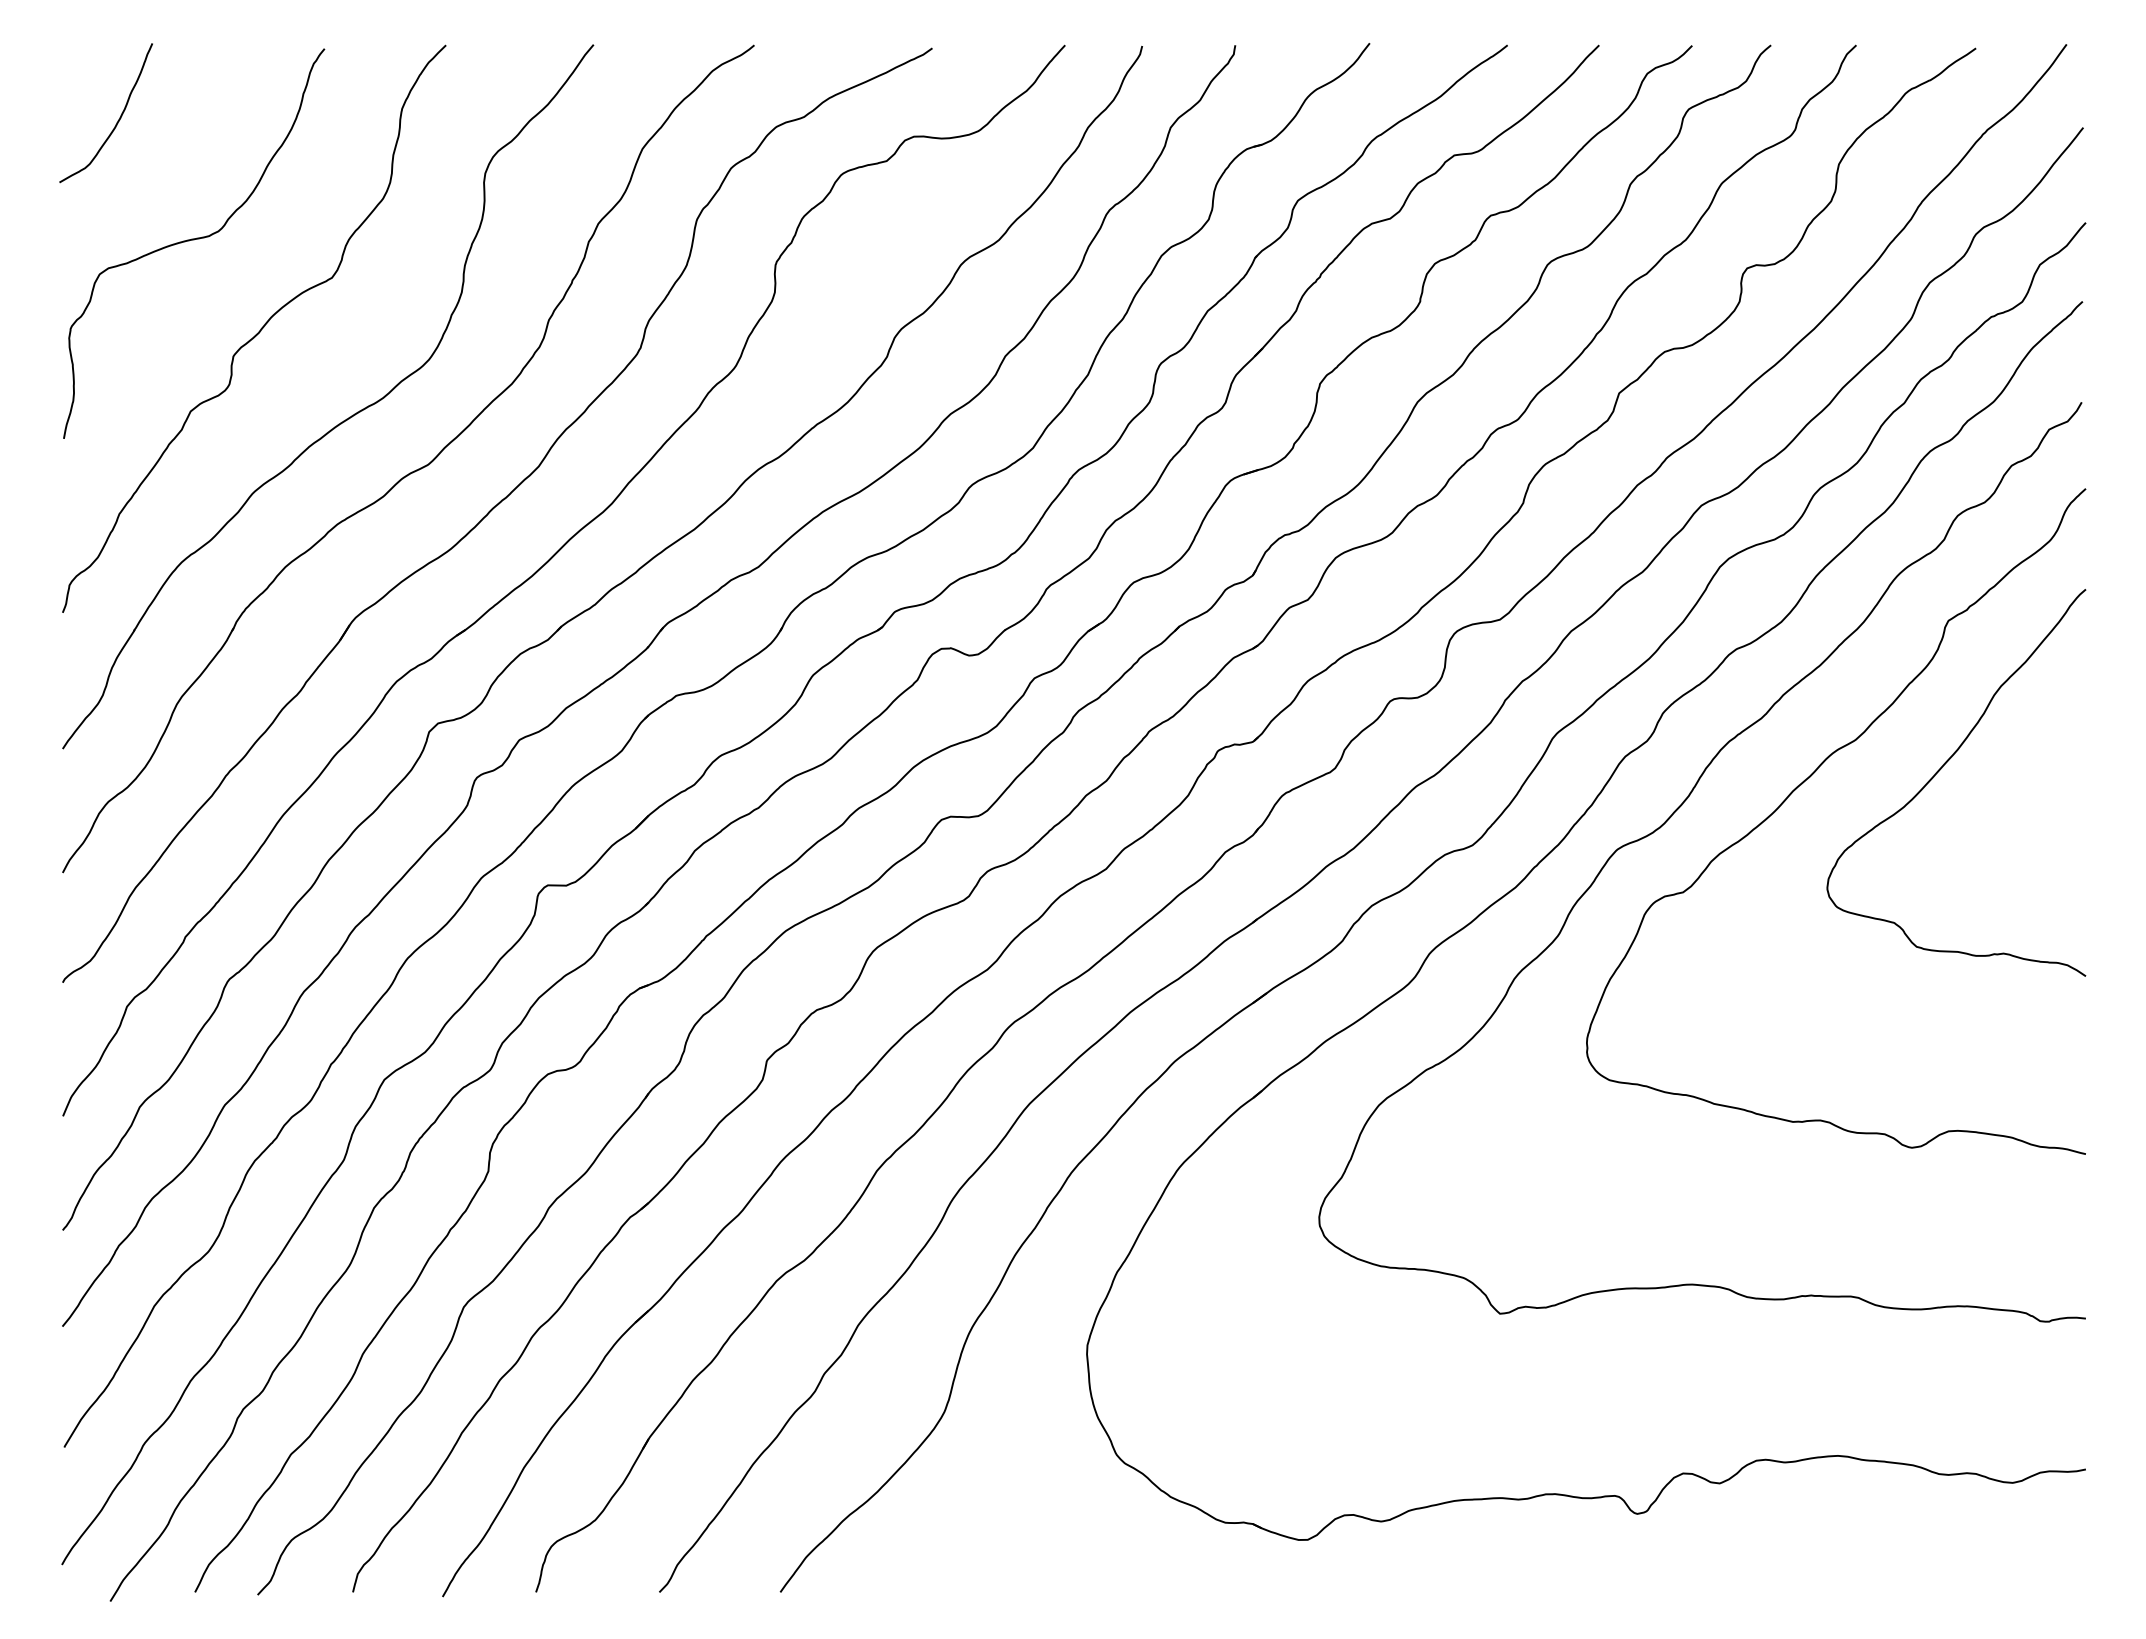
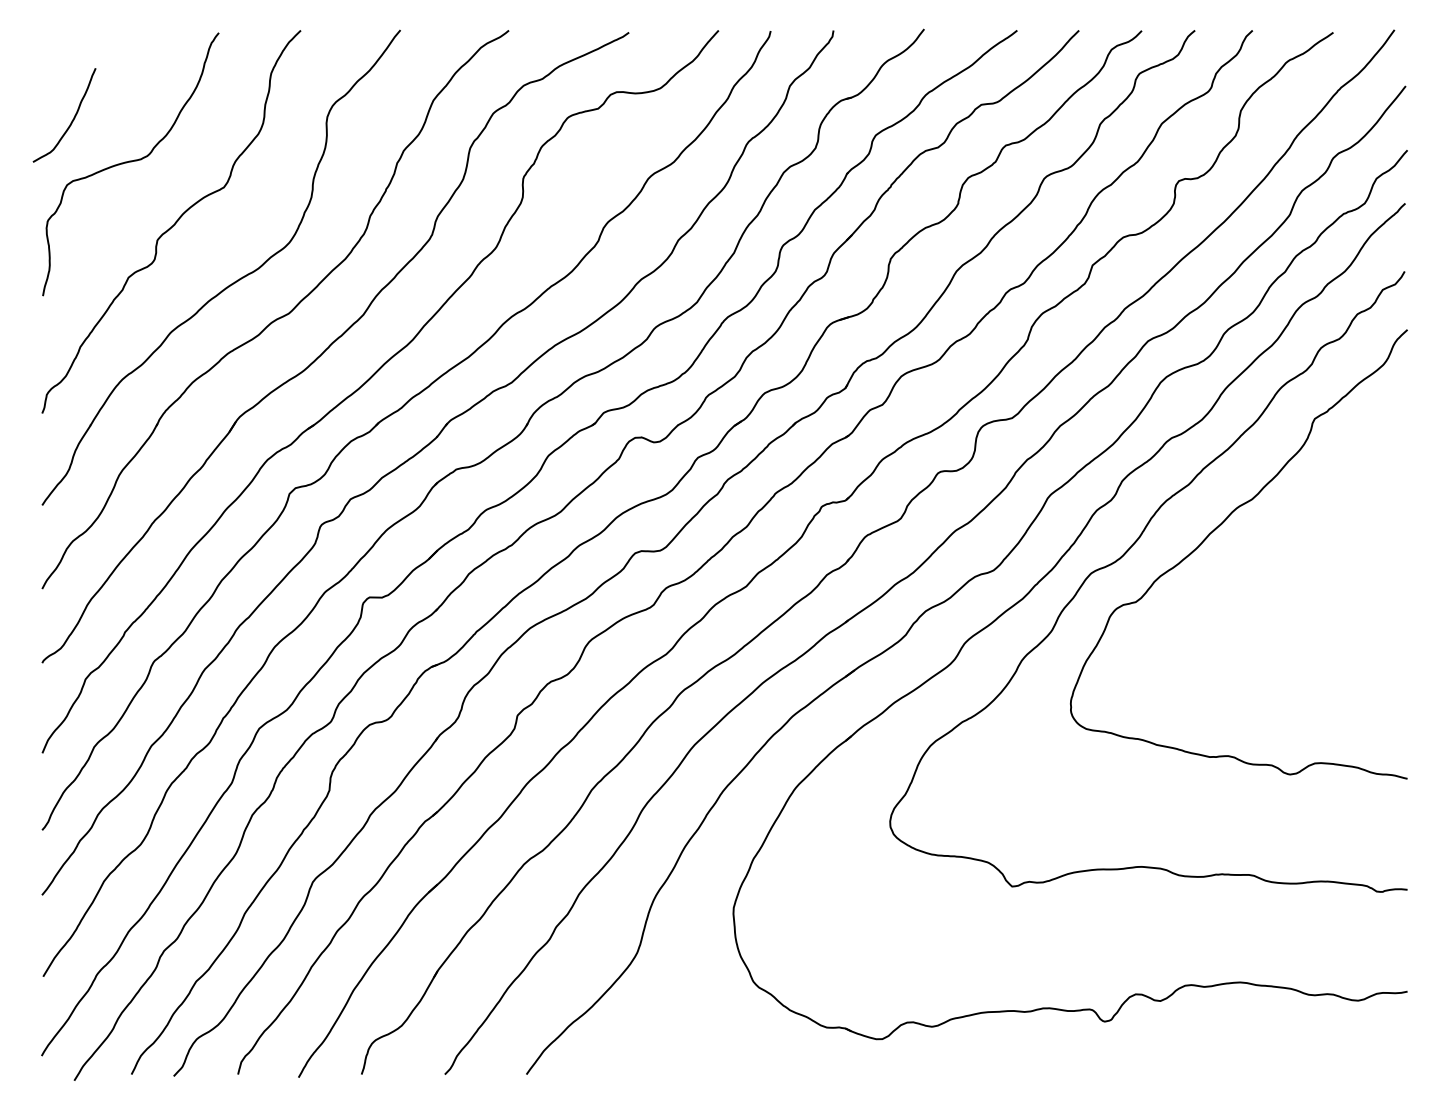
curve: (117, 119) -> (72, 119), moved
curve: (1942, 769) -> (1310, 519), removed

